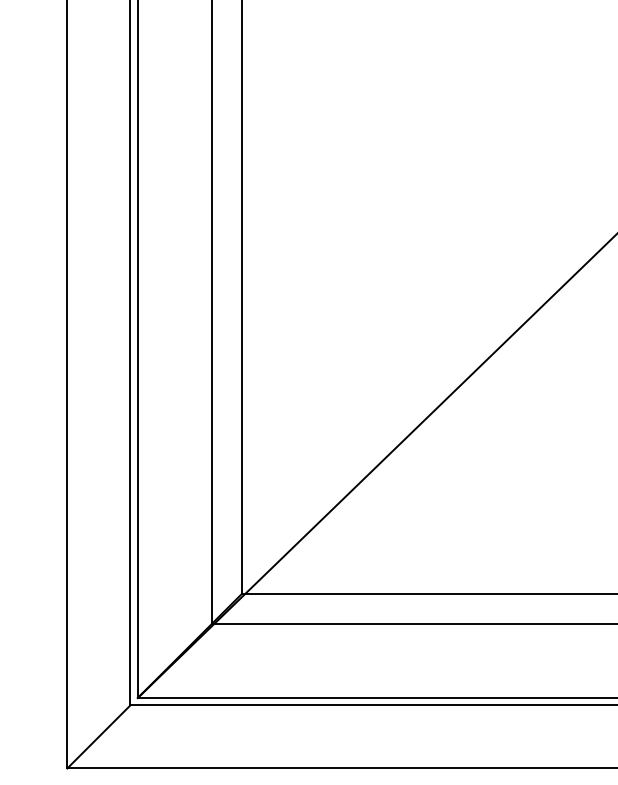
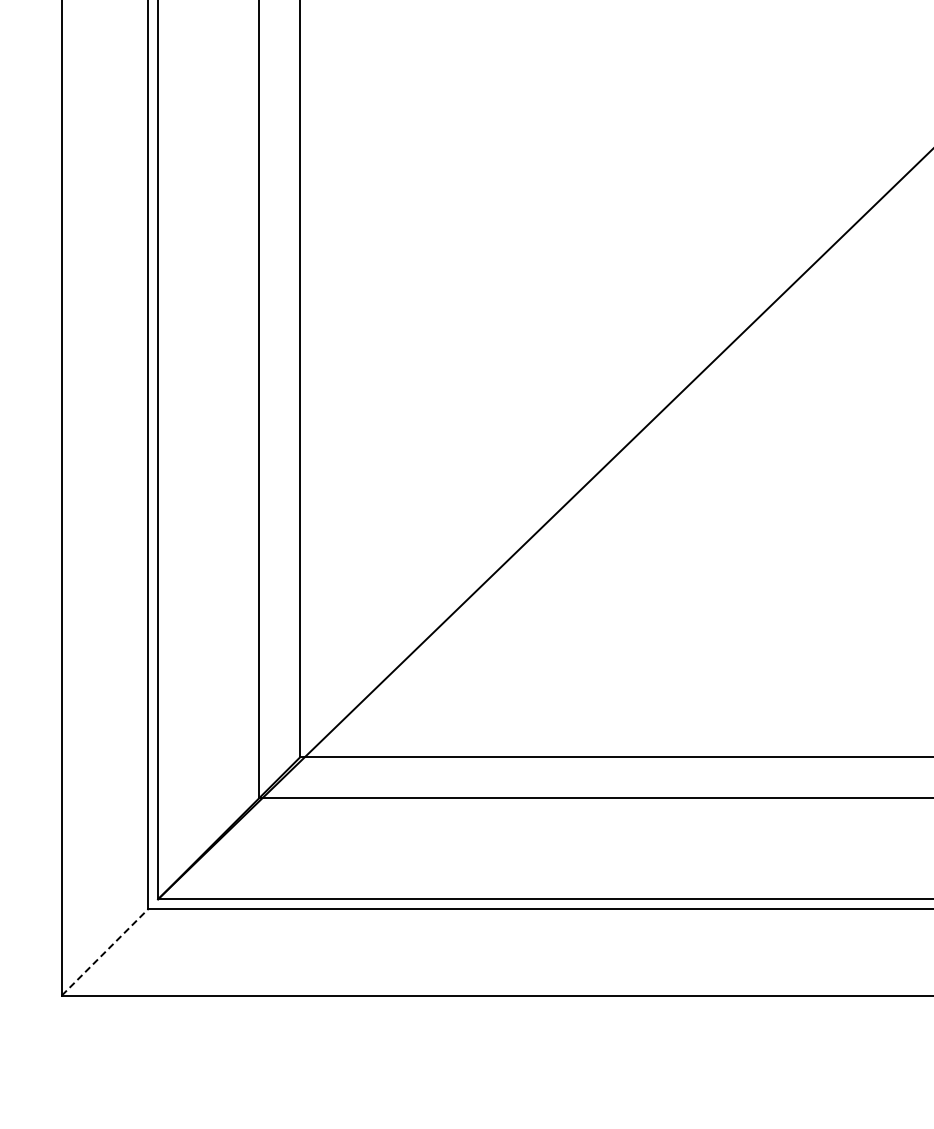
line: (98, 736) -> (104, 952), solid -> dashed

